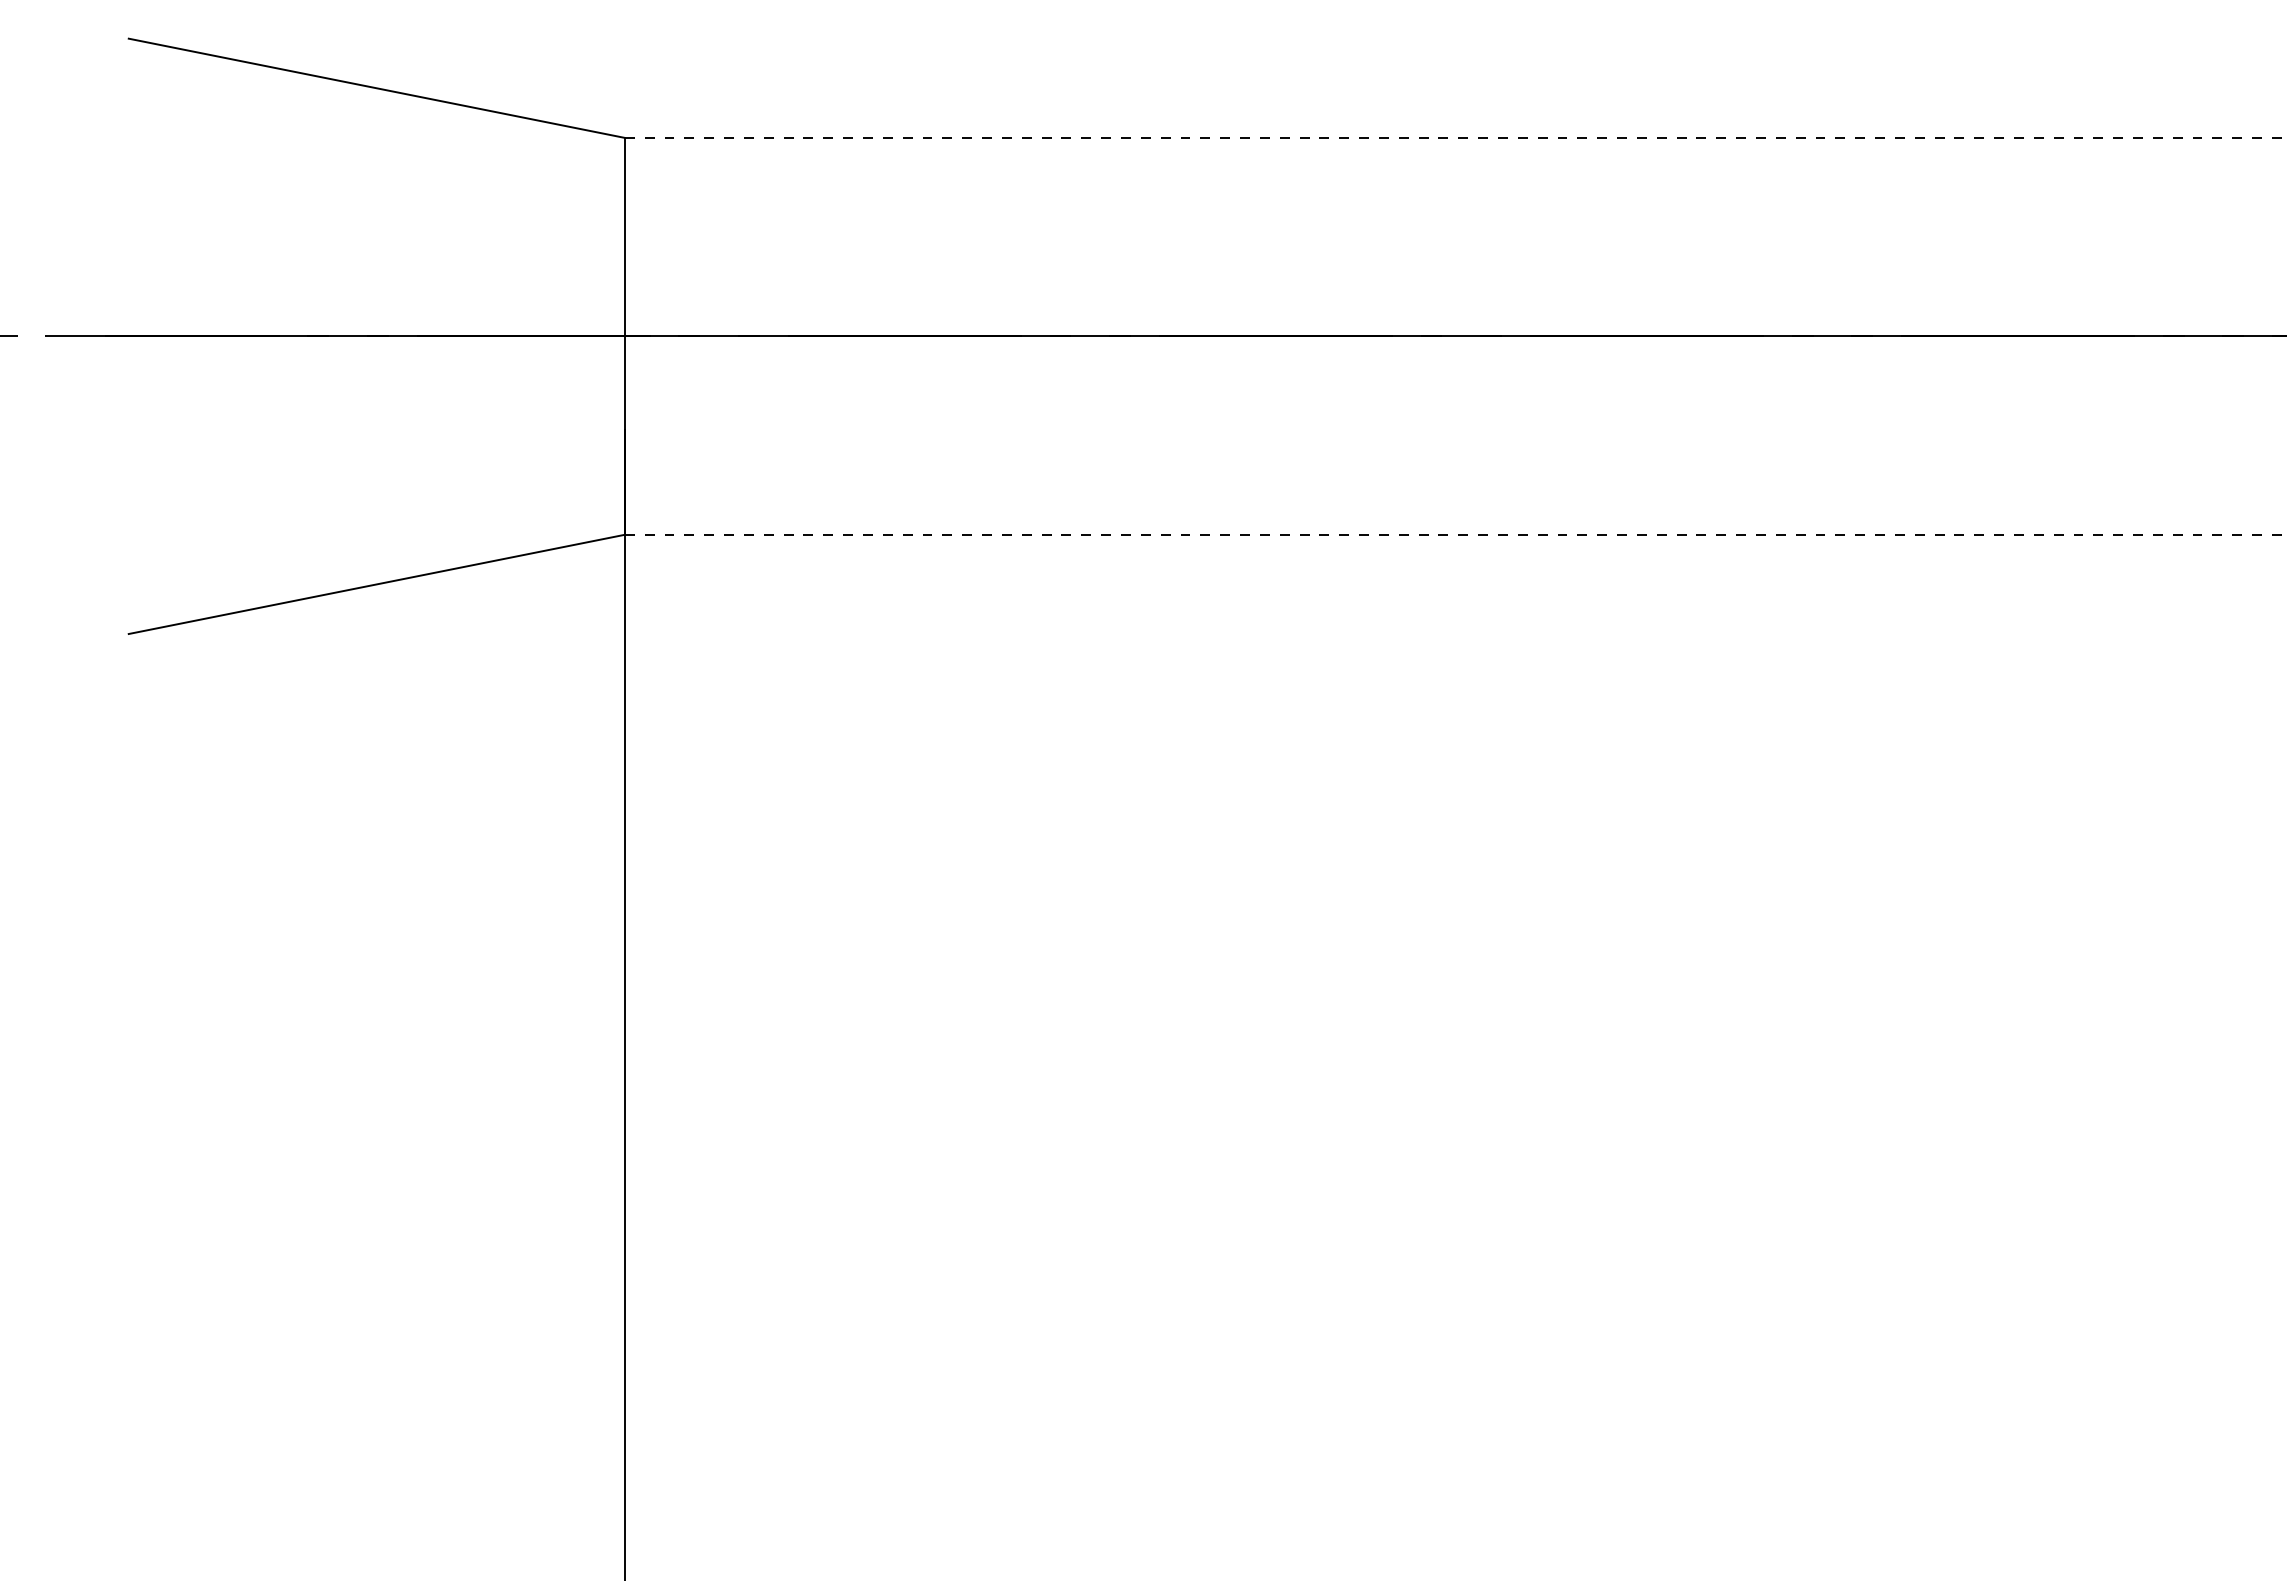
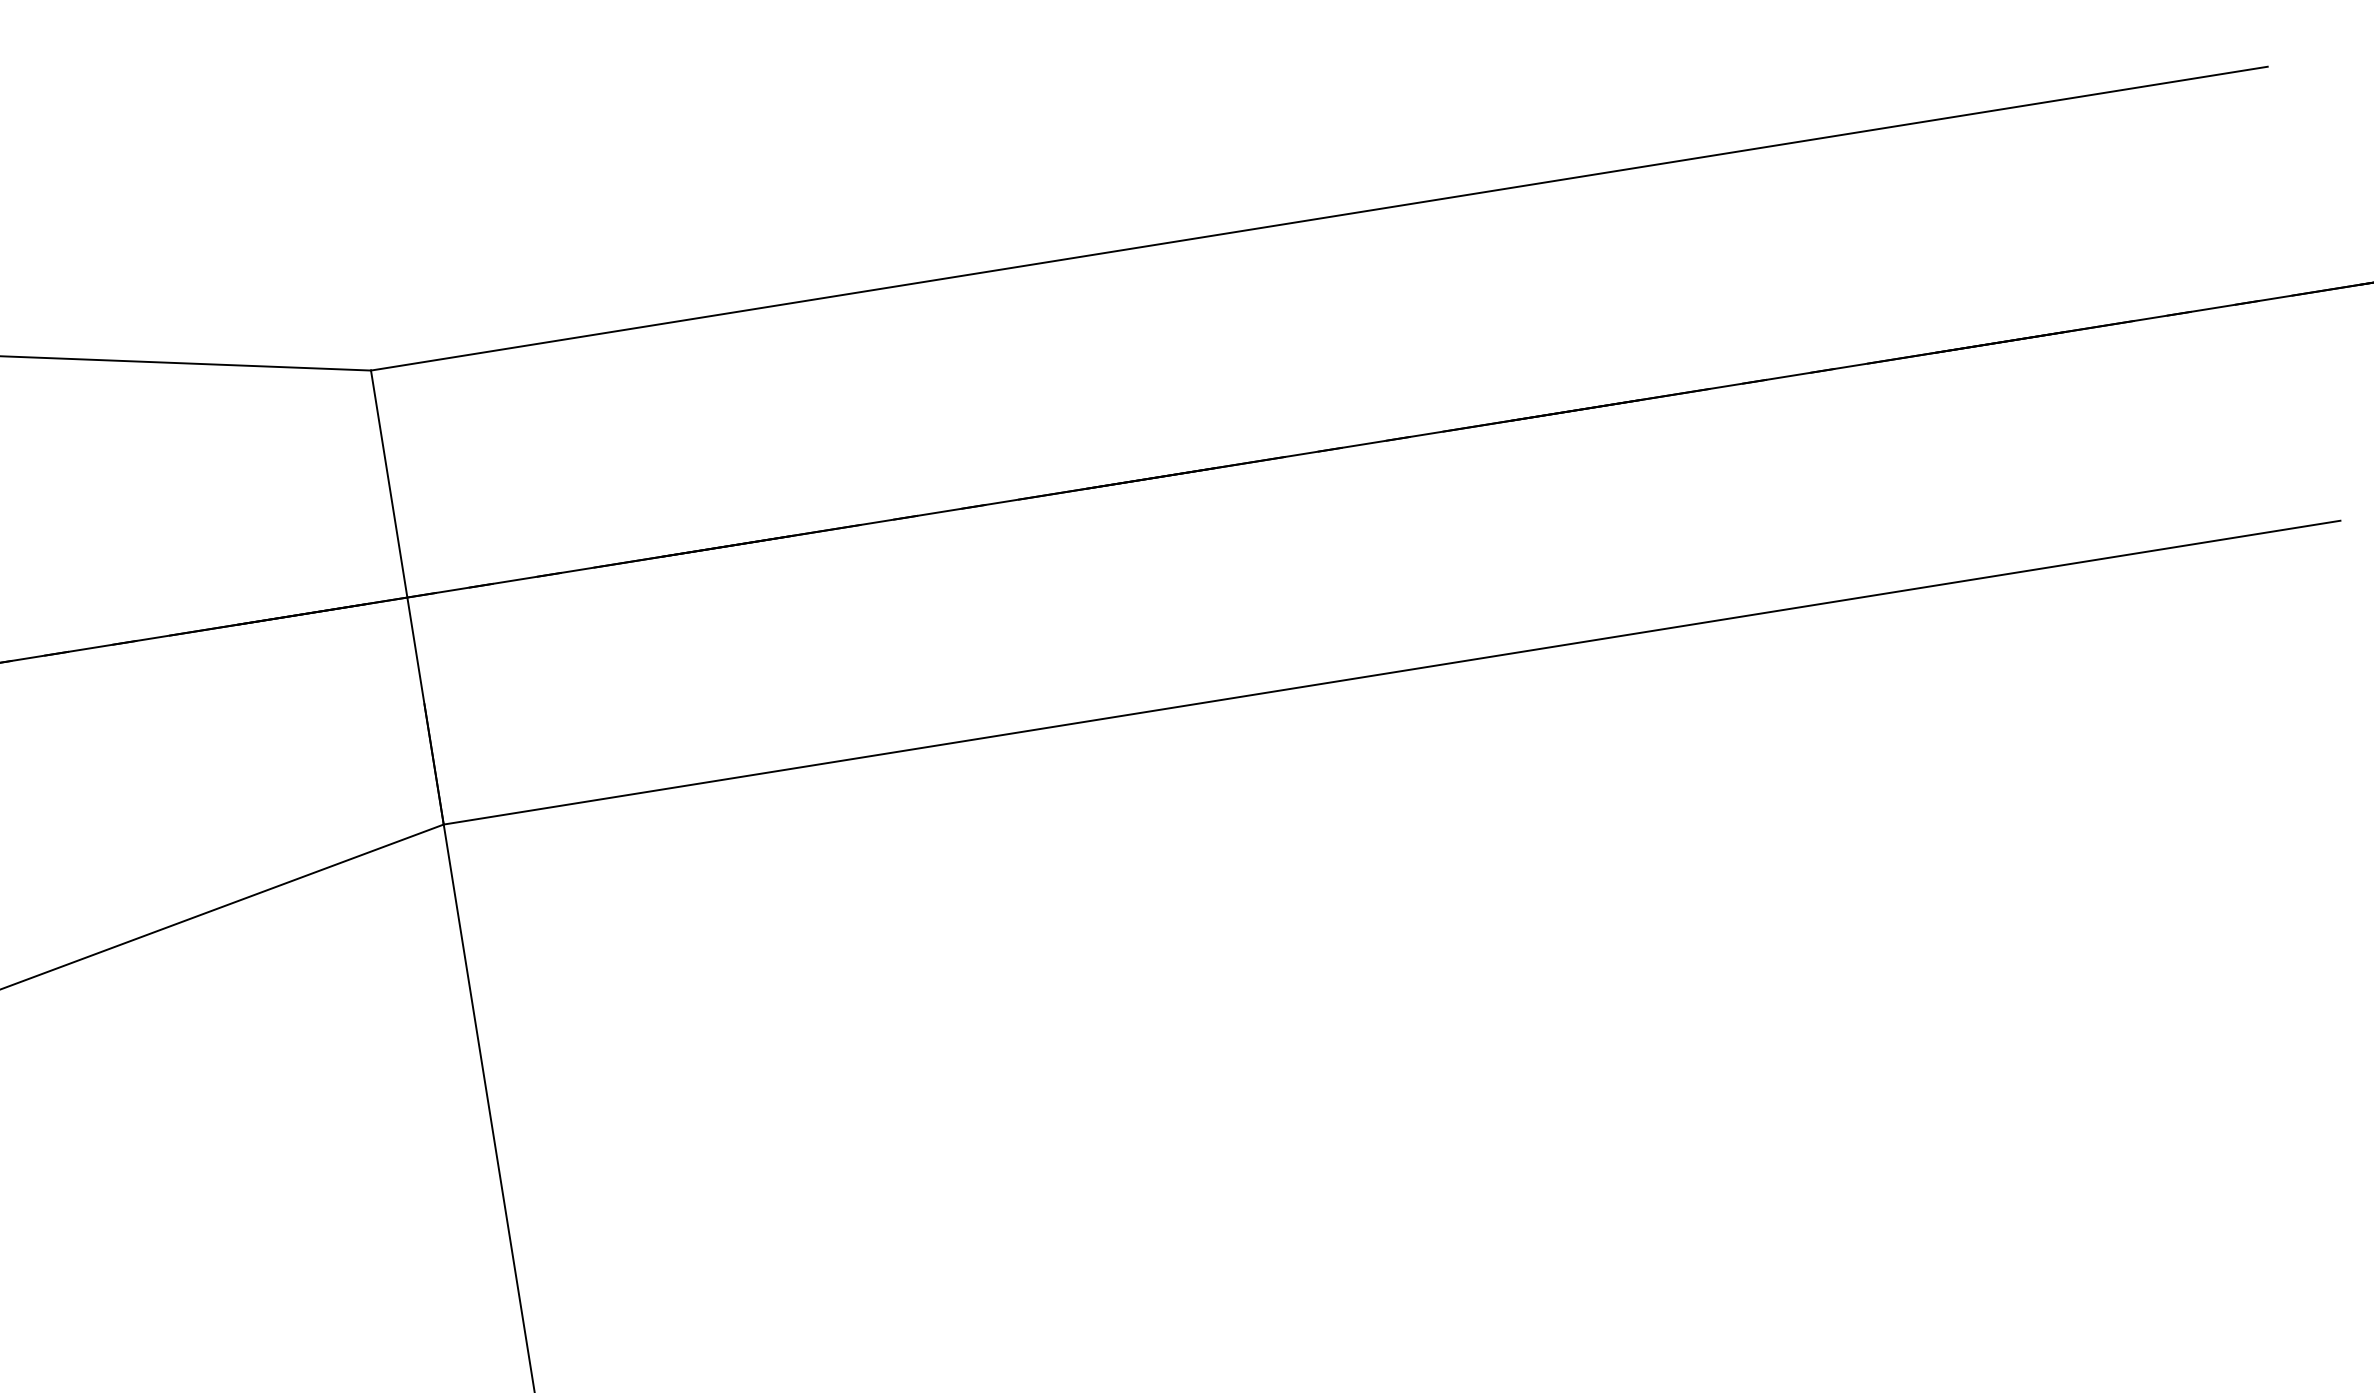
line: (1454, 137) -> (1319, 218), dashed -> solid
line: (1454, 534) -> (1392, 672), dashed -> solid

